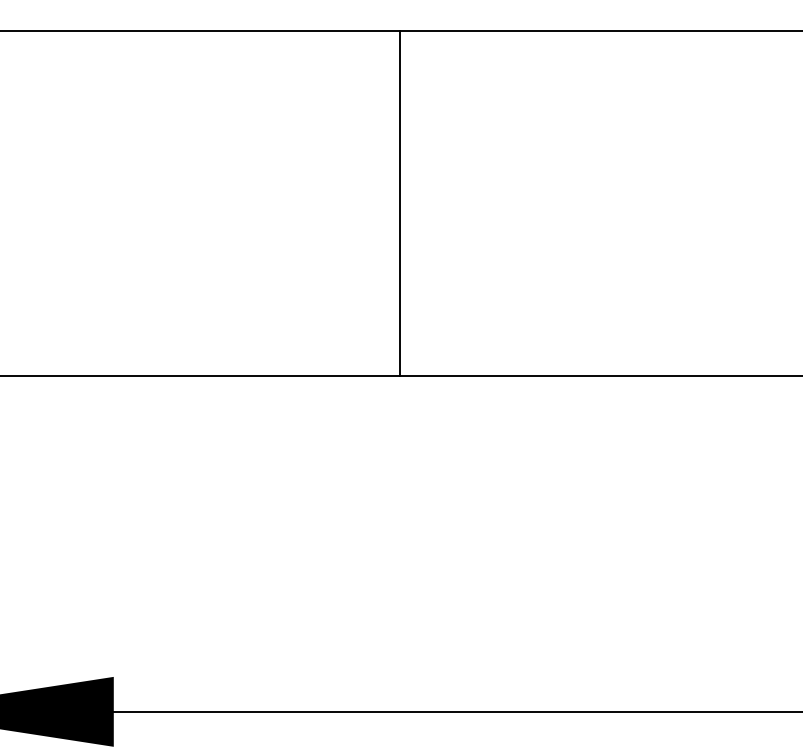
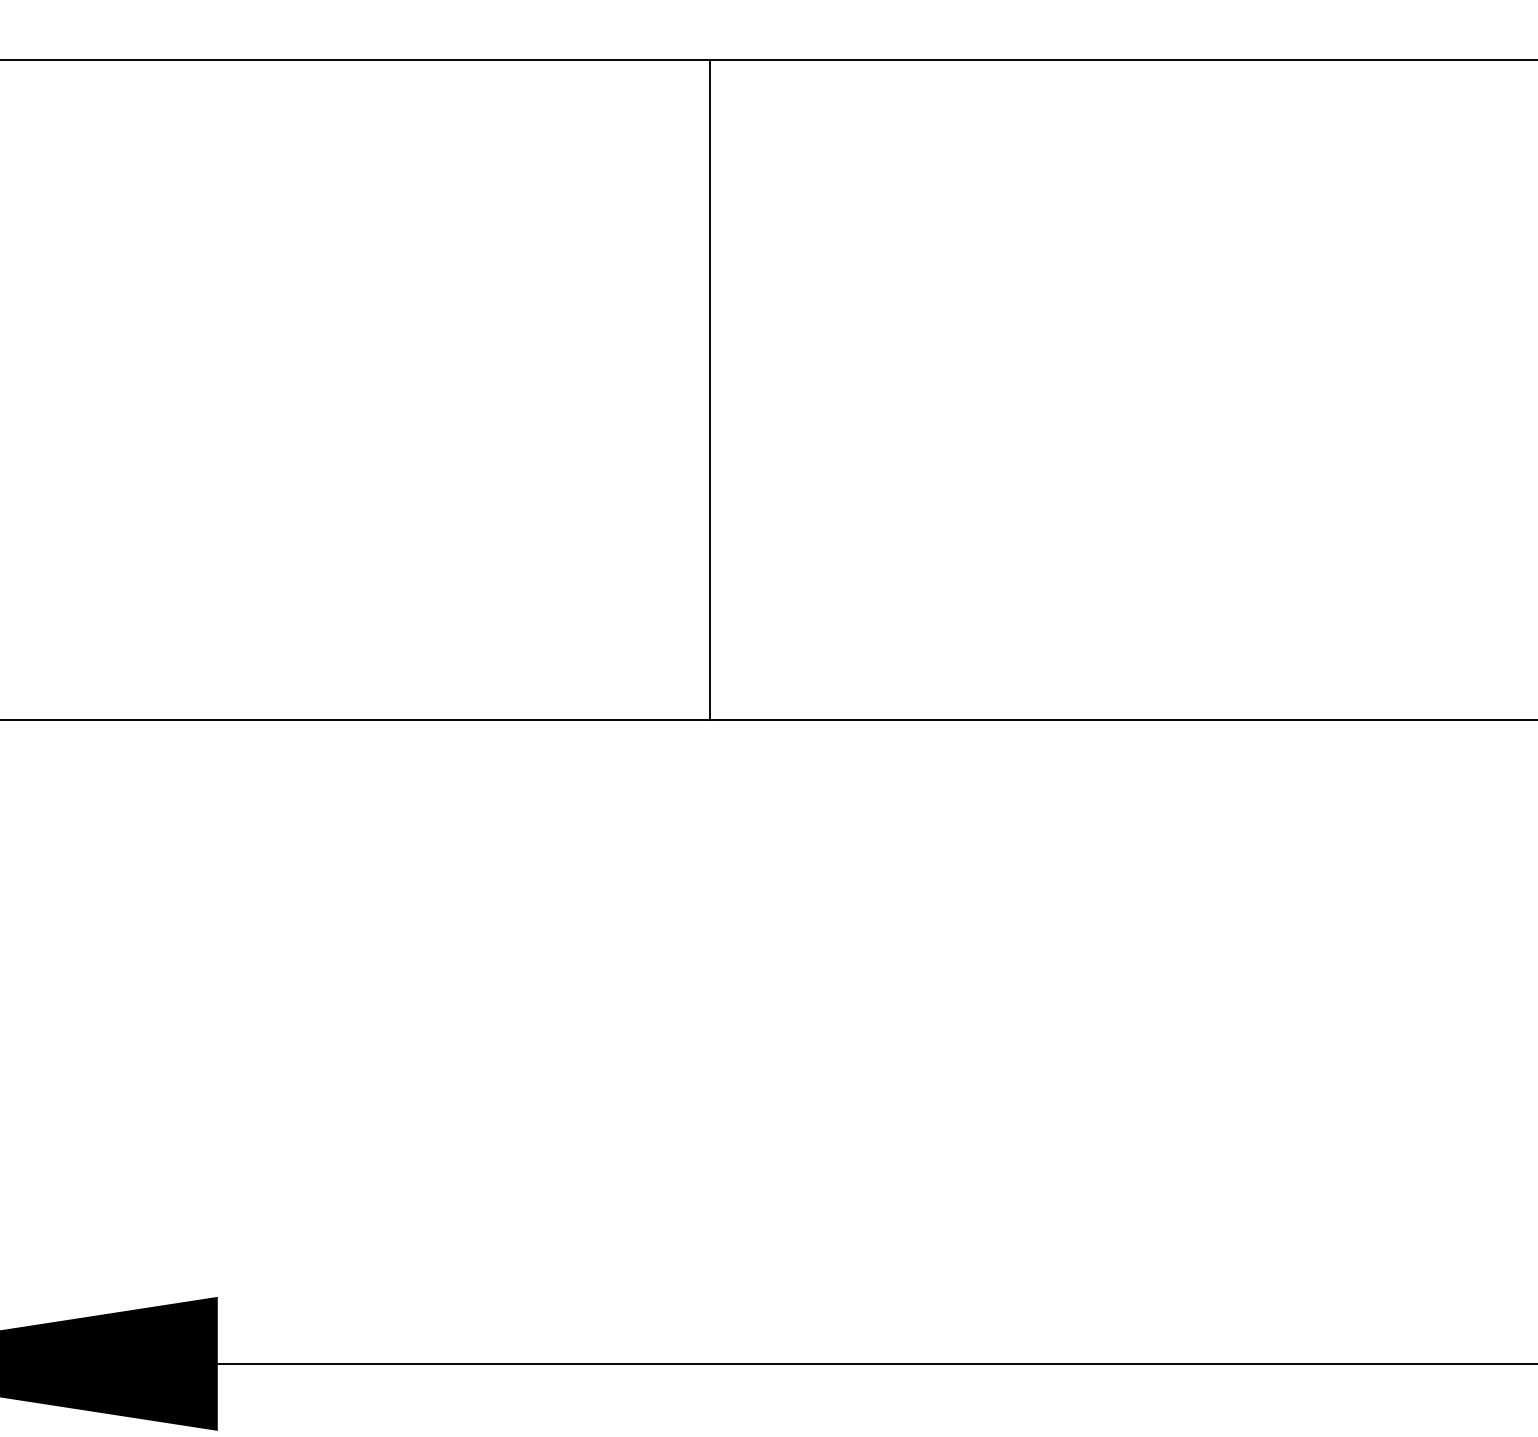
line: (399, 203) -> (709, 389), moved

